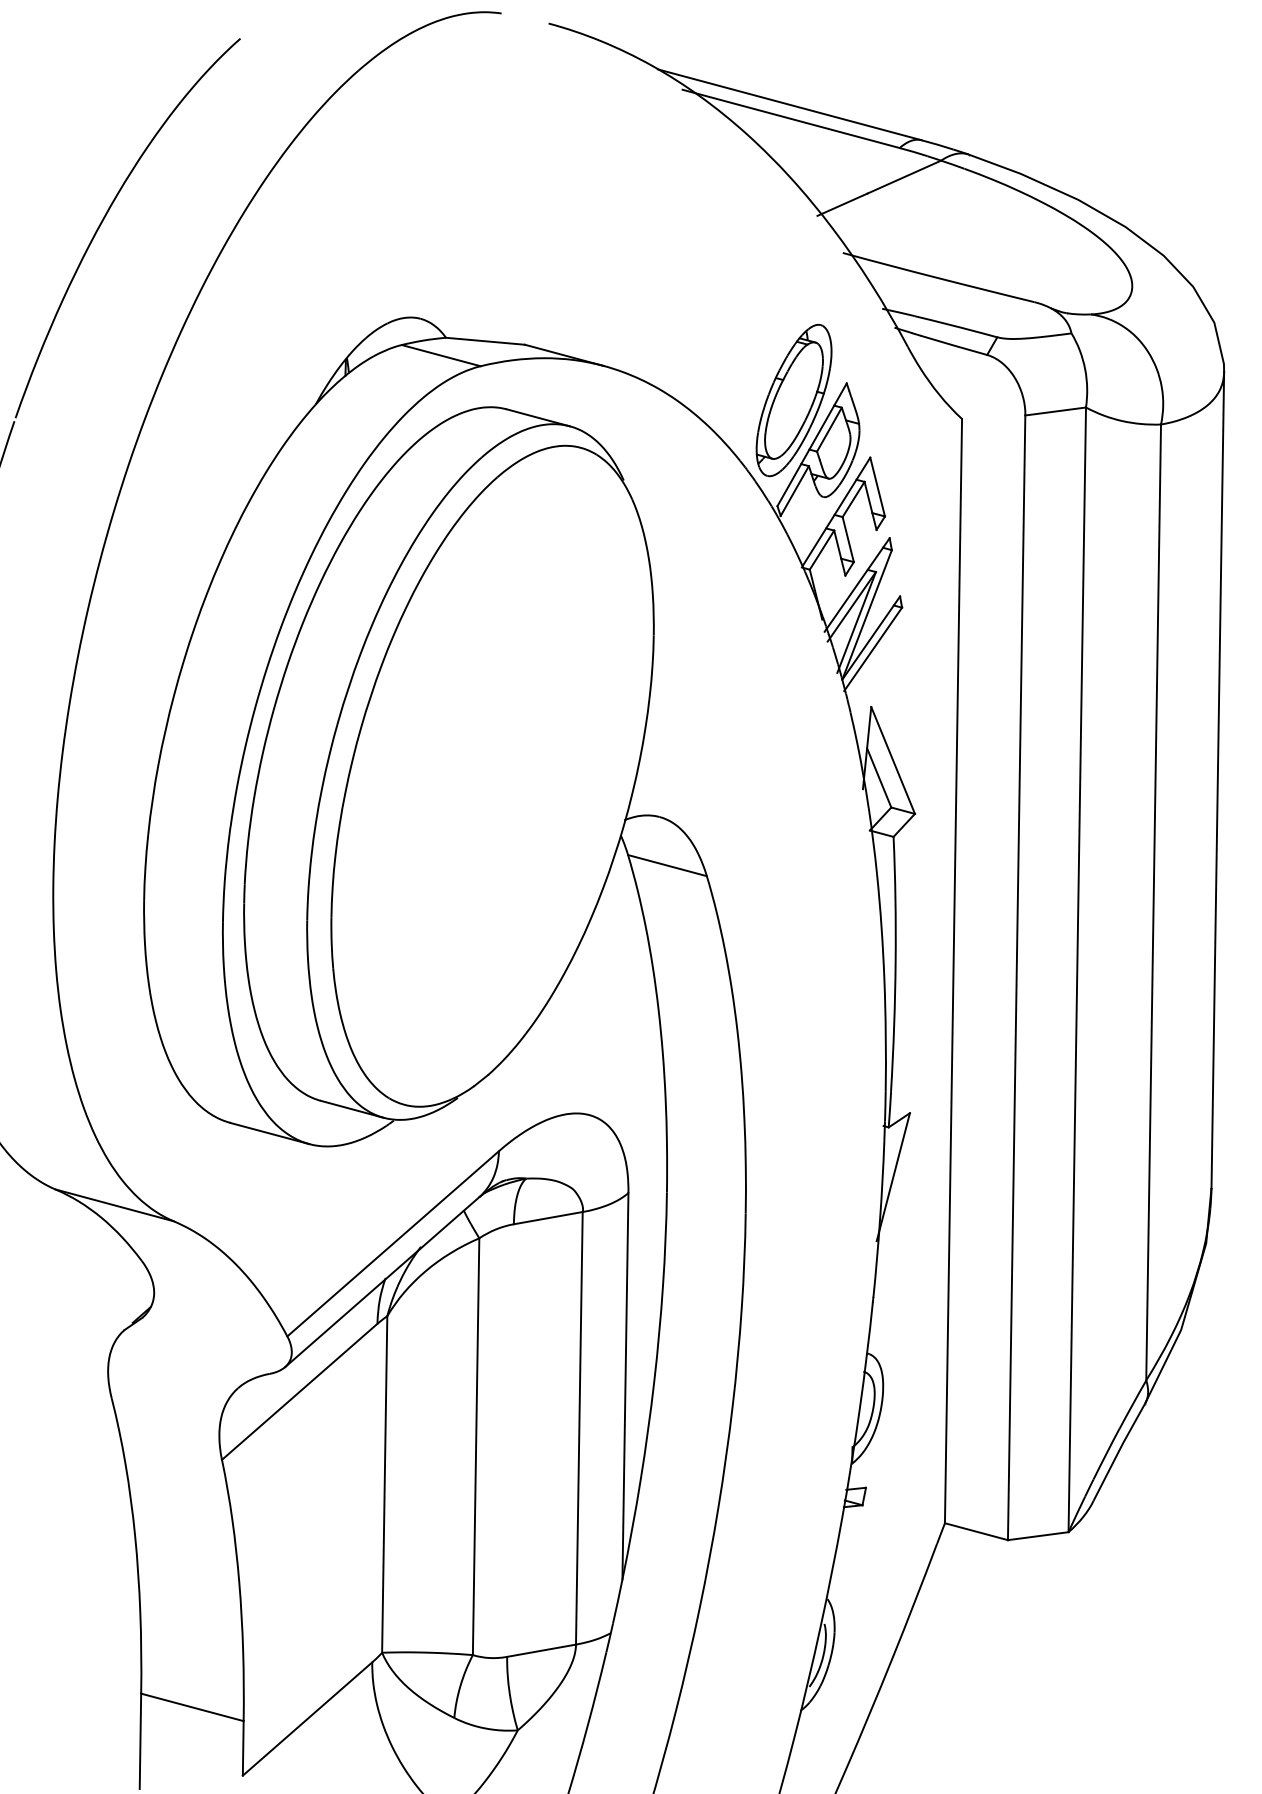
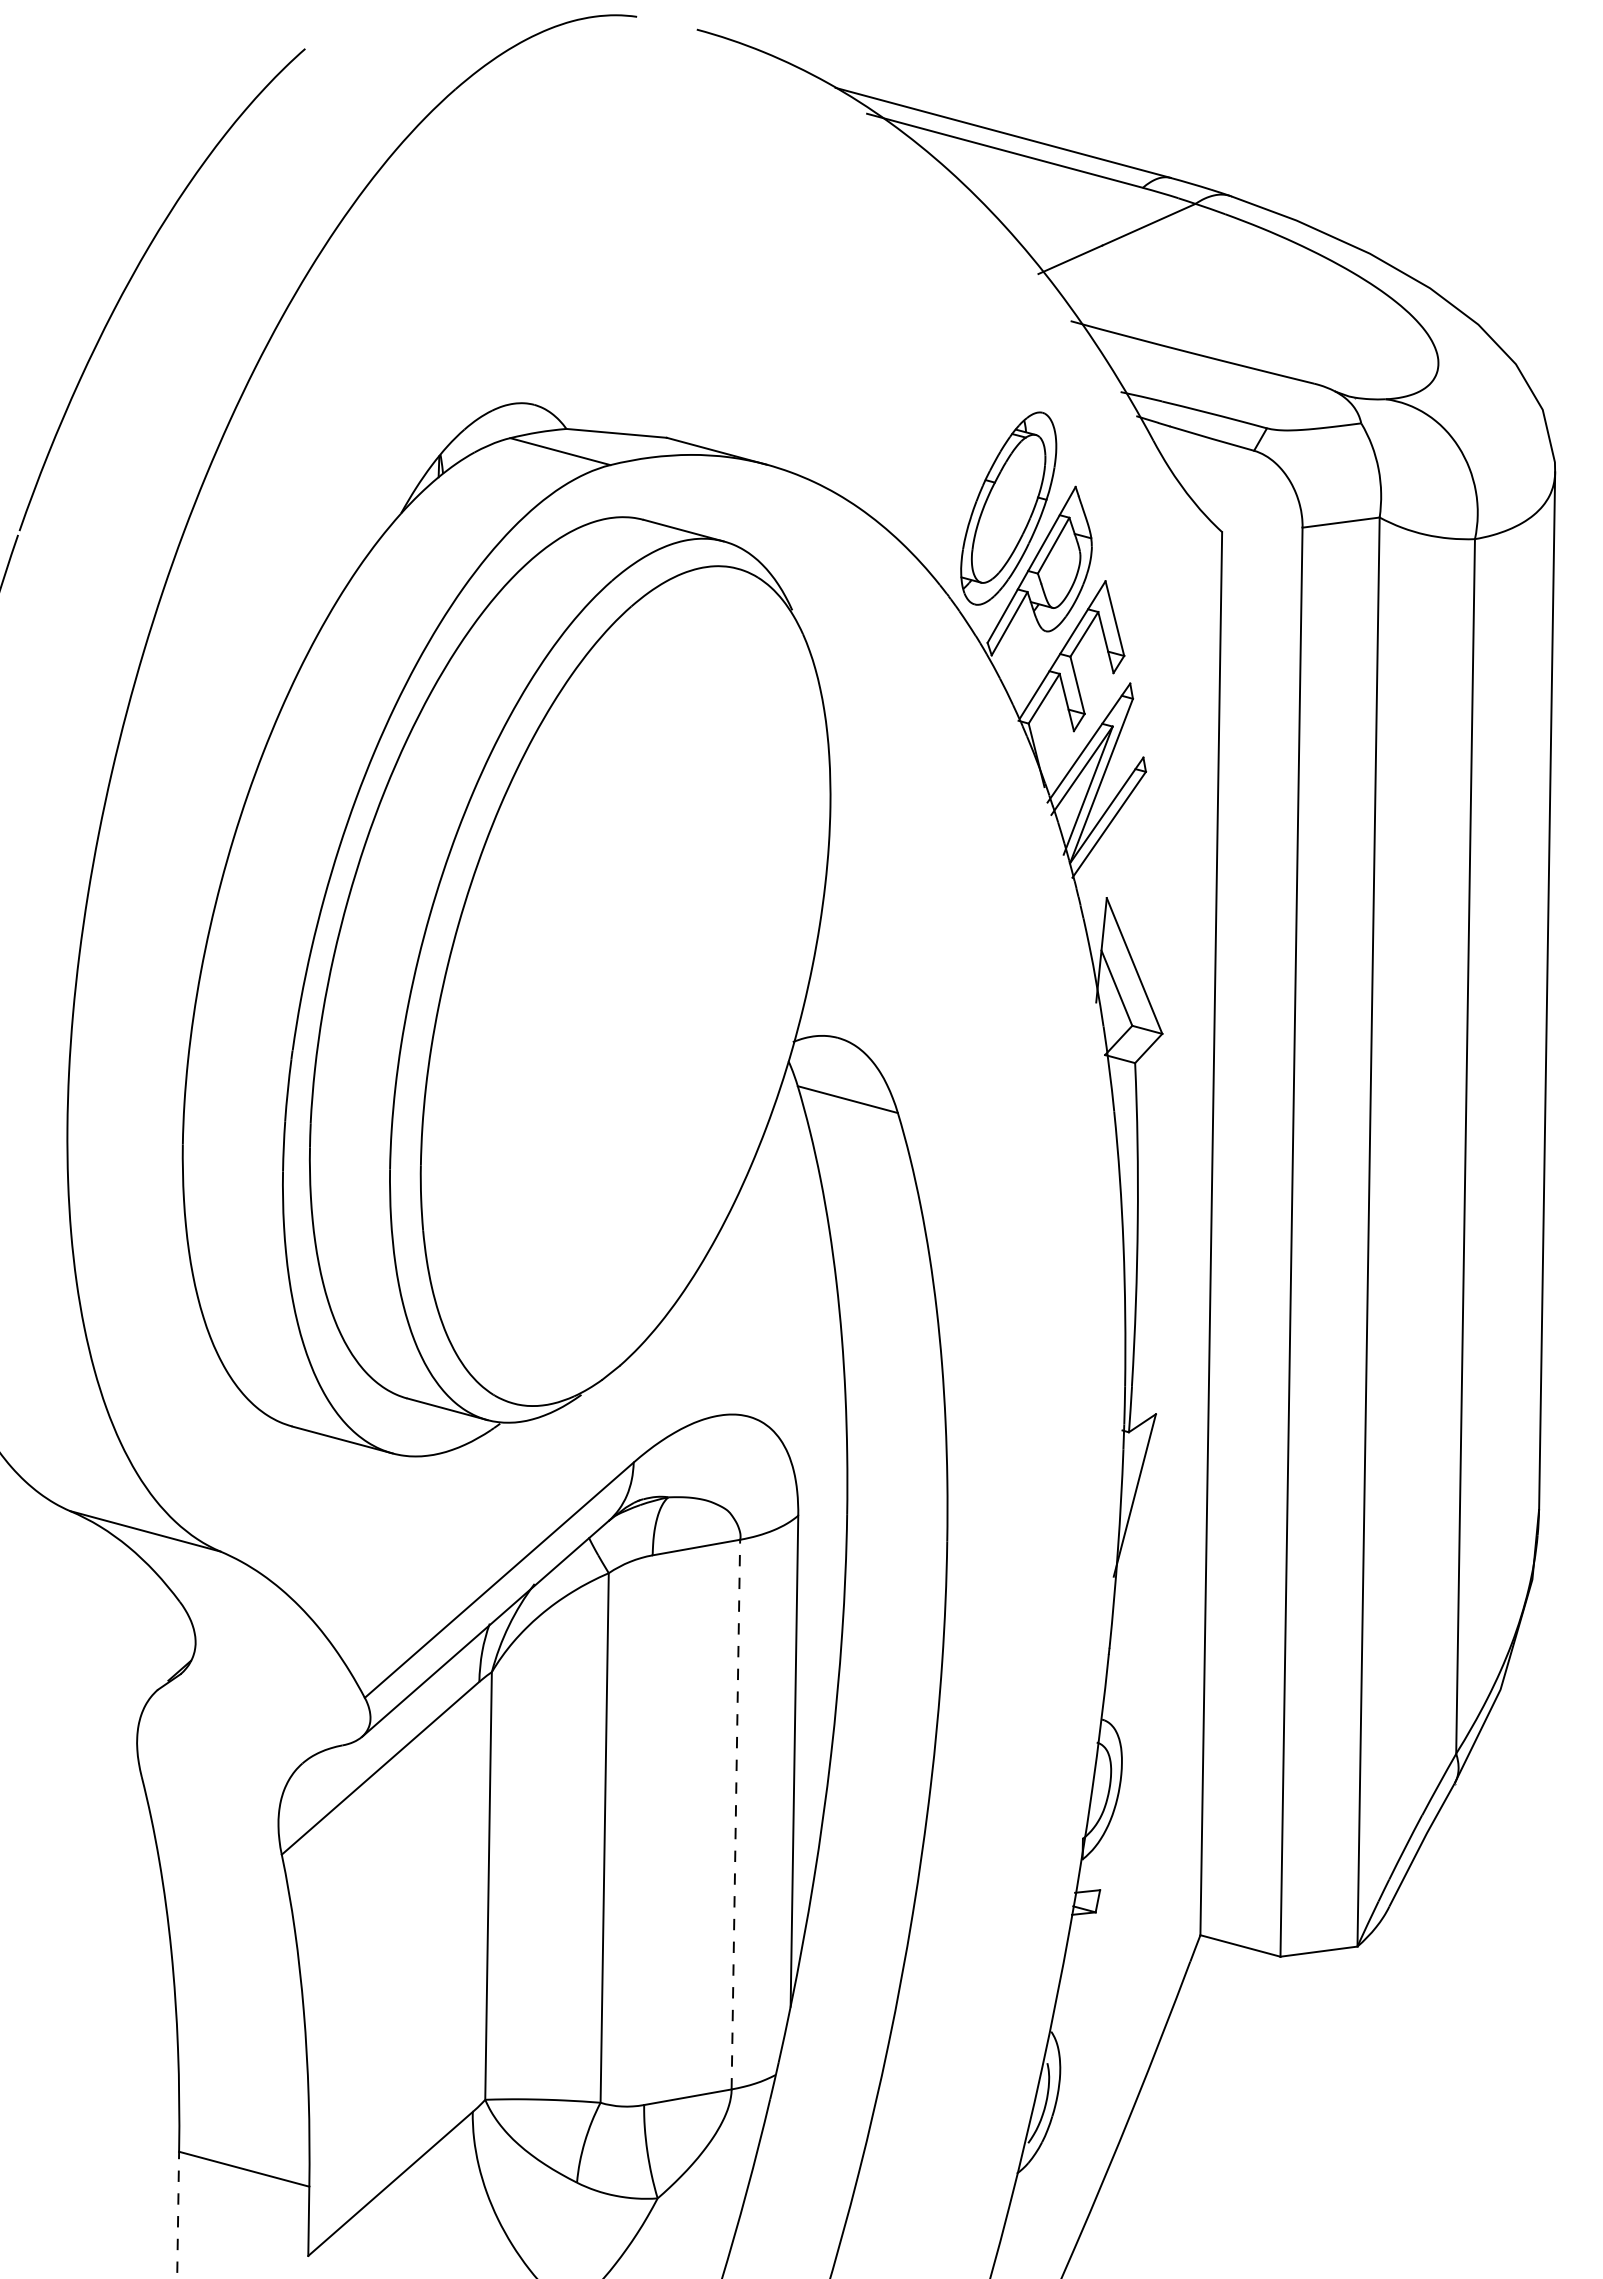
line: (579, 1428) -> (735, 1814), solid -> dashed
line: (140, 1741) -> (178, 2212), solid -> dashed

